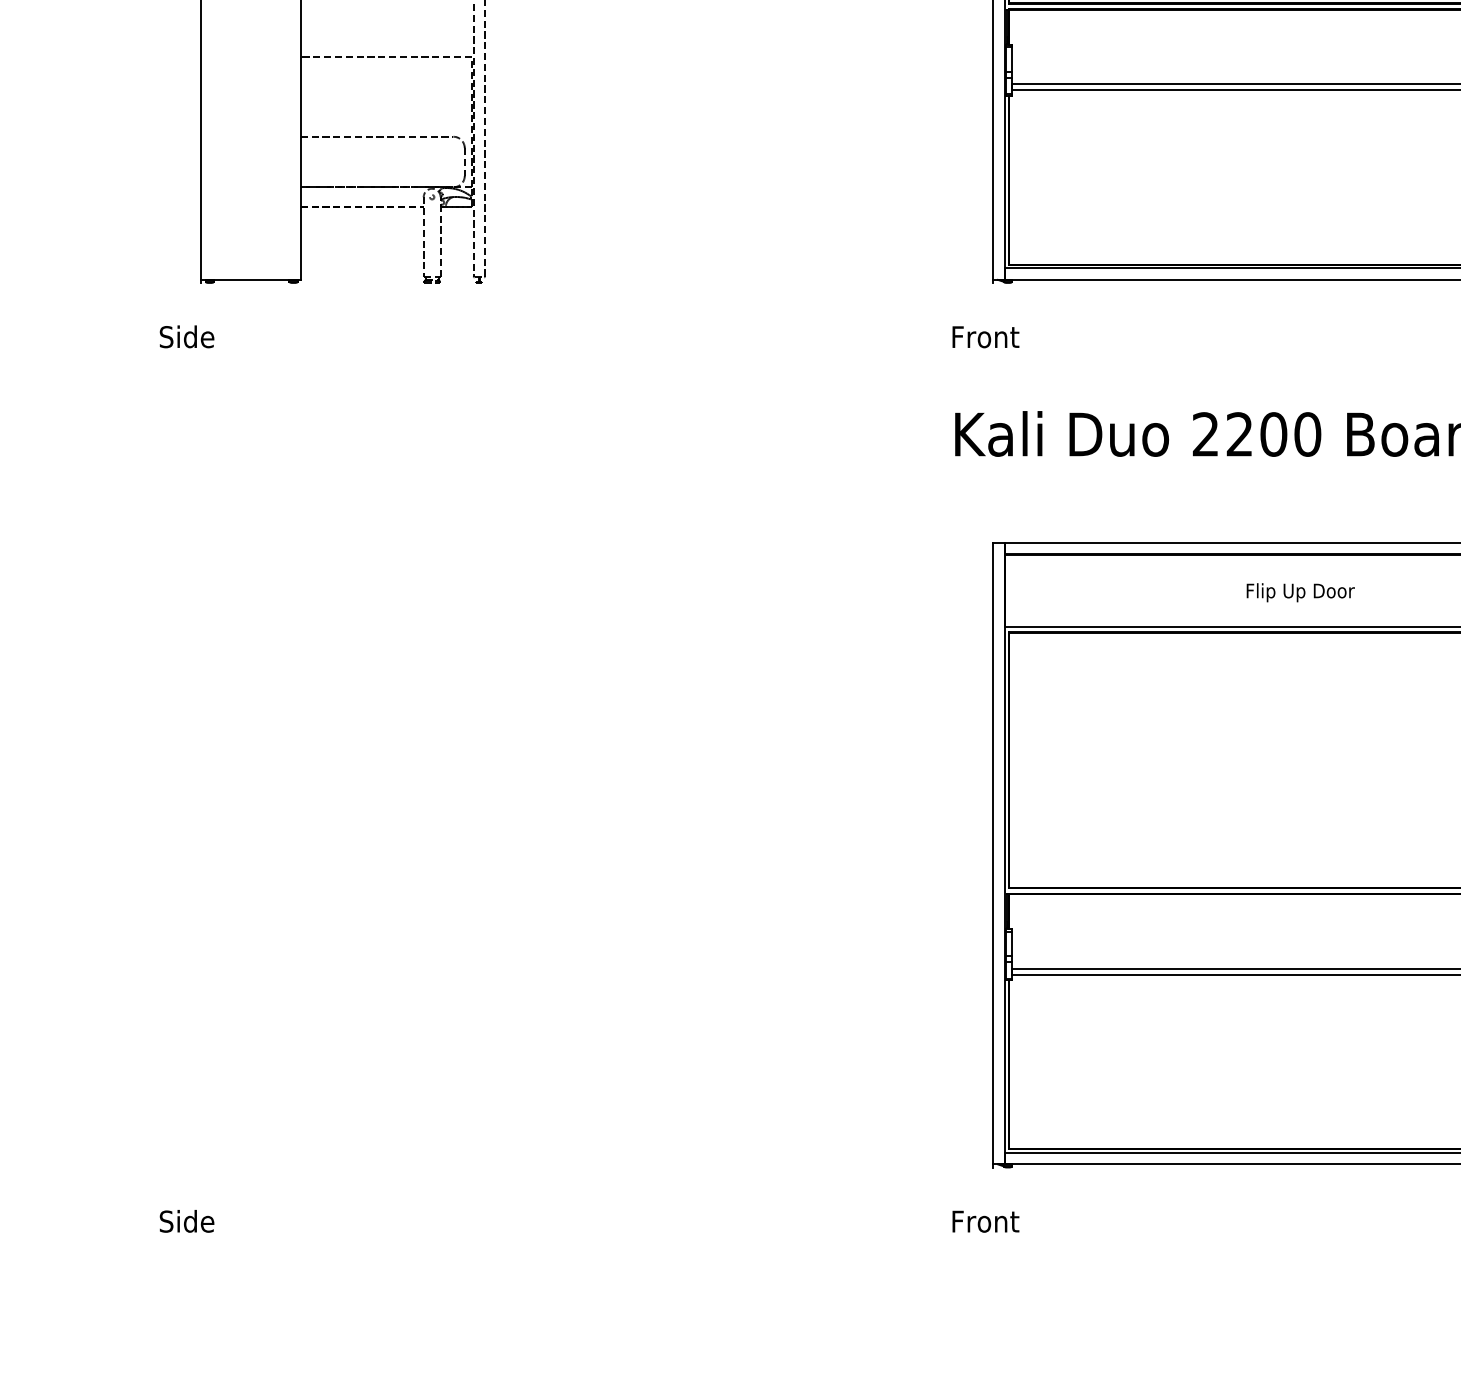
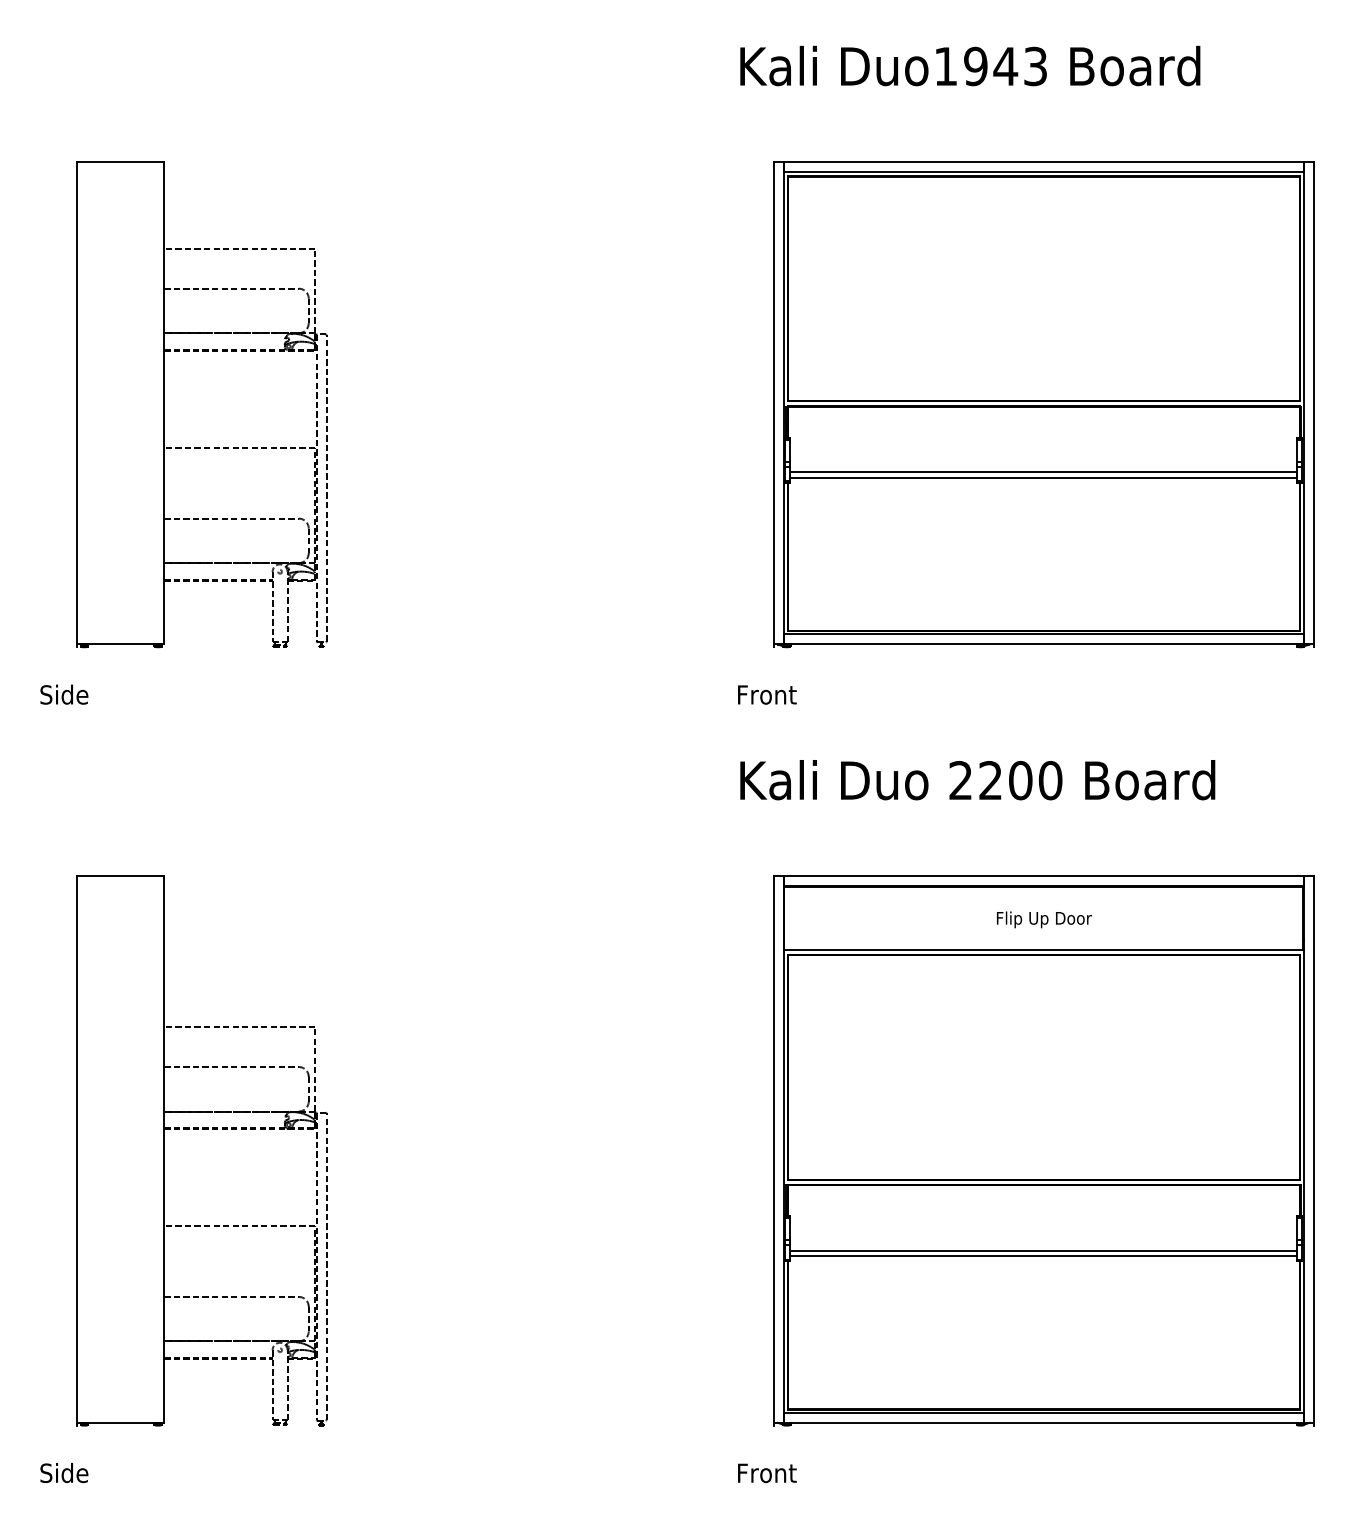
part: (344, 830) -> (202, 1129), added

